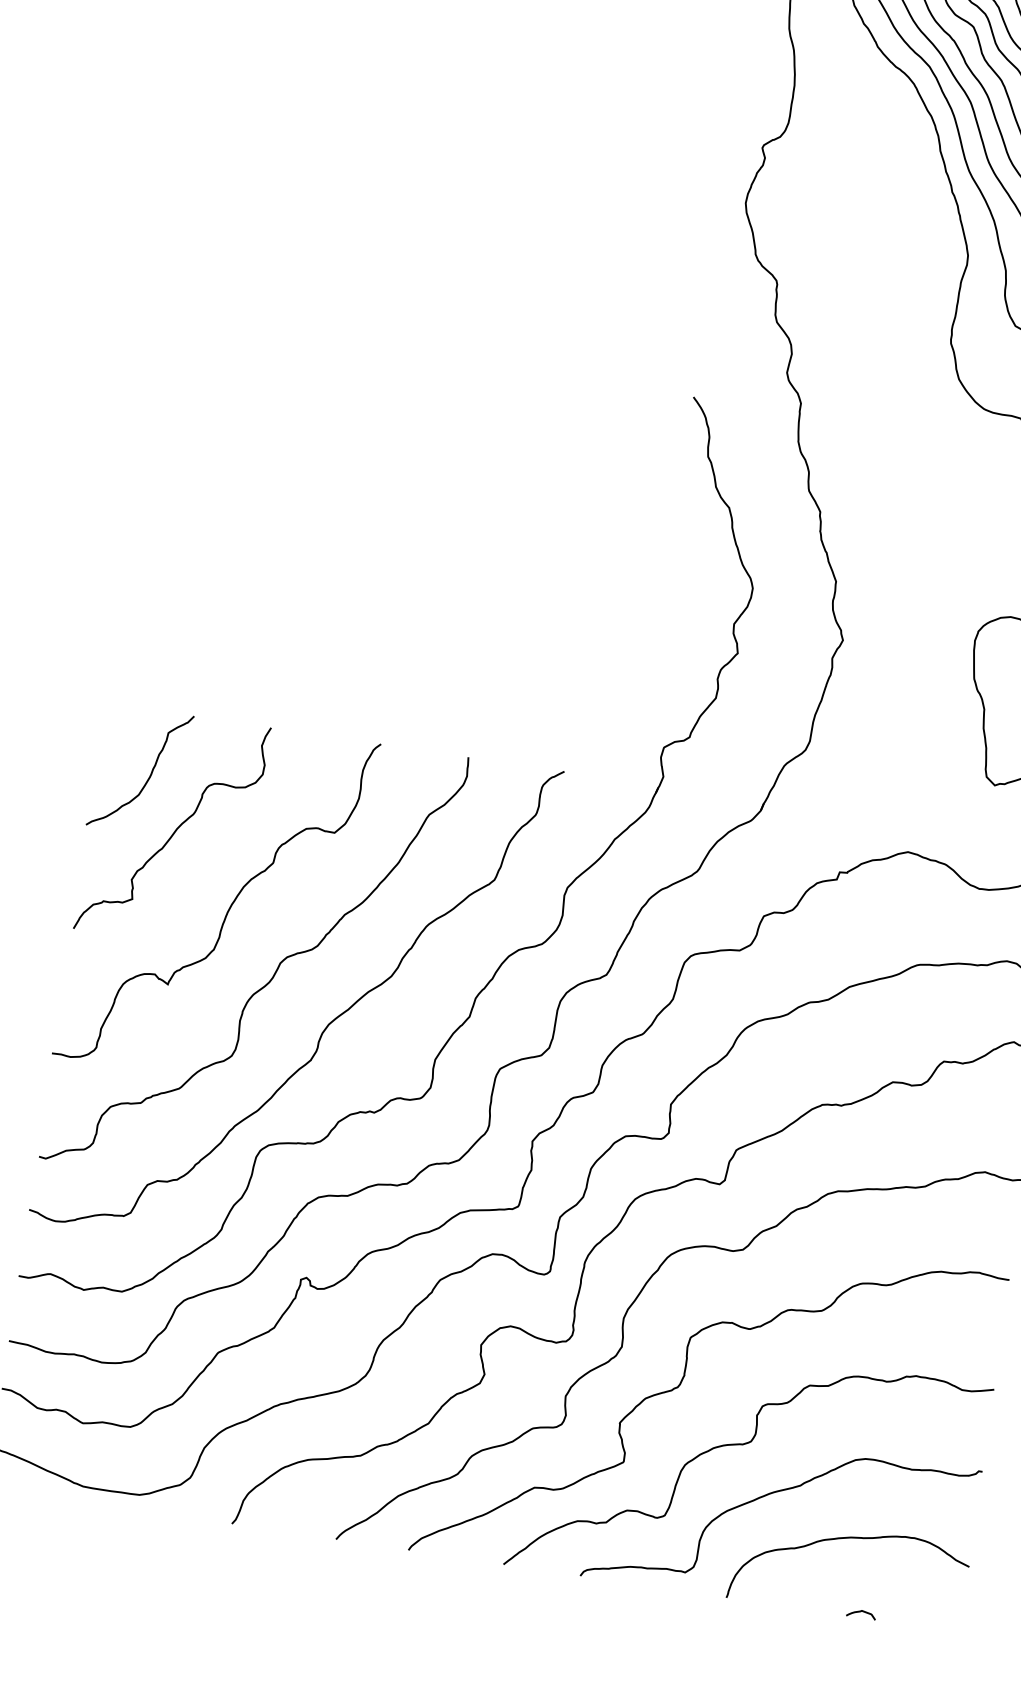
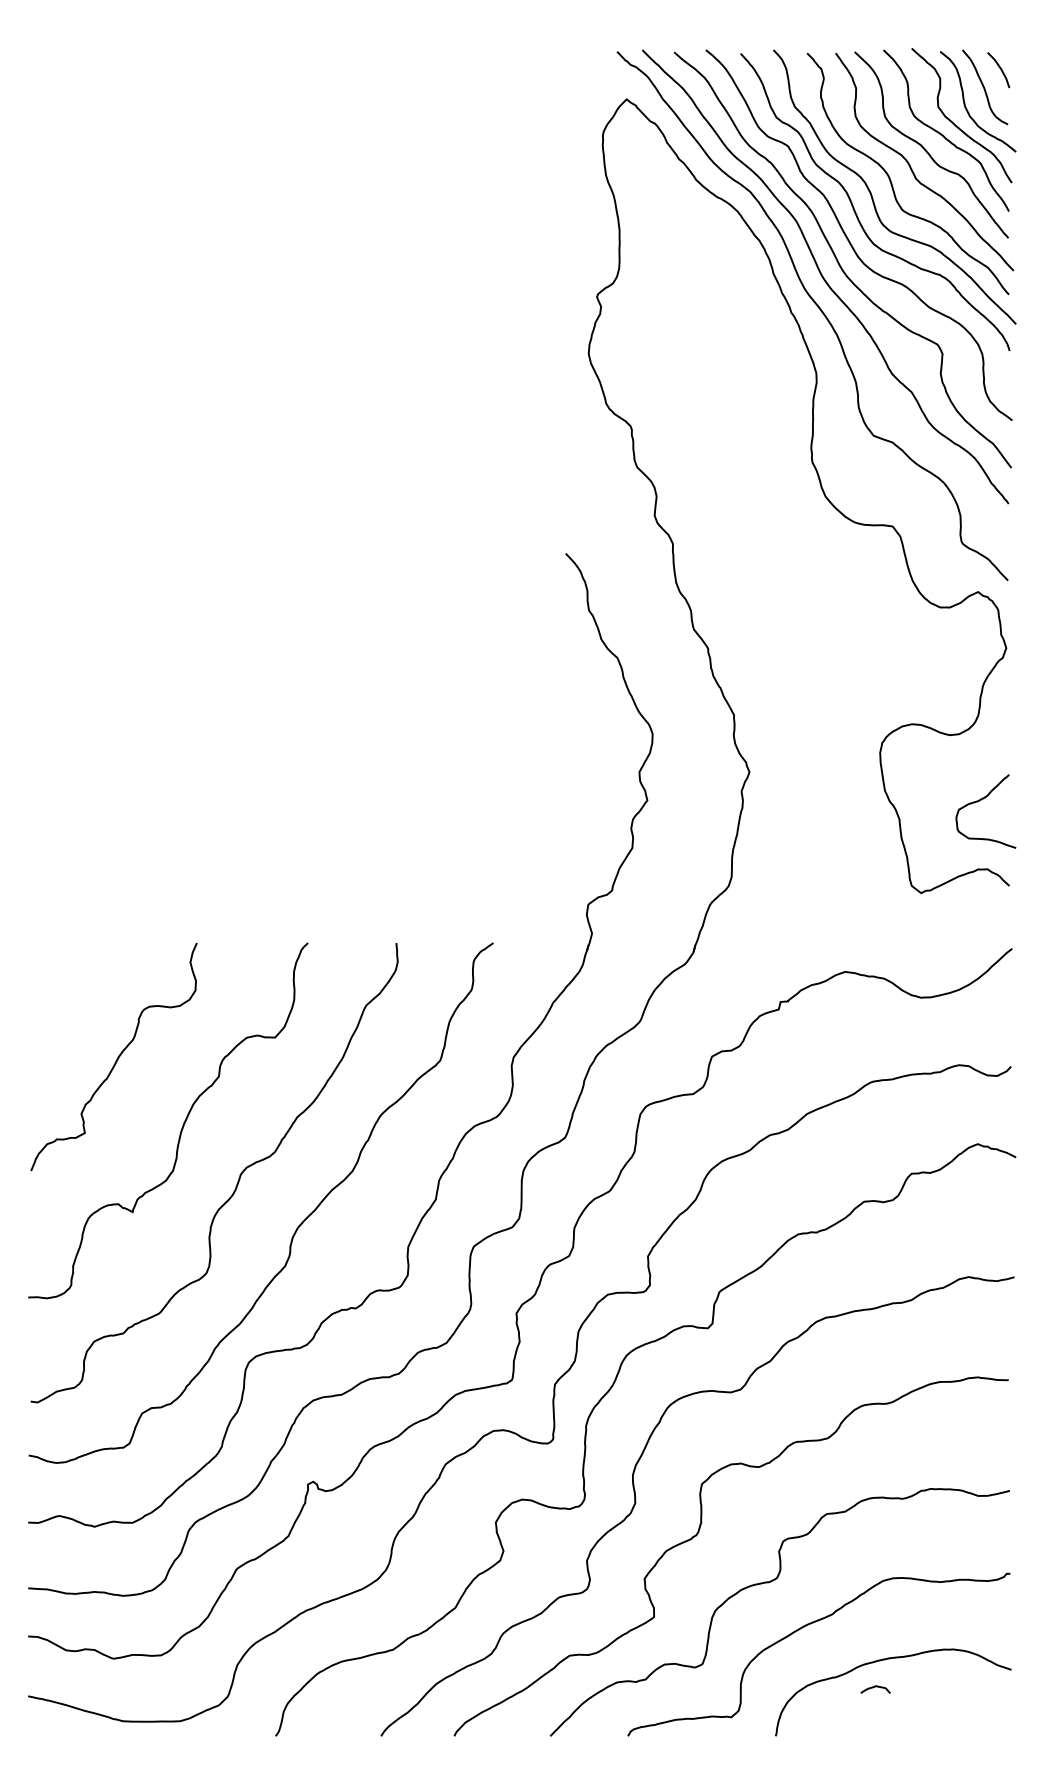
curve: (149, 775) -> (83, 1008), removed
curve: (861, 1612) -> (875, 1687), moved

